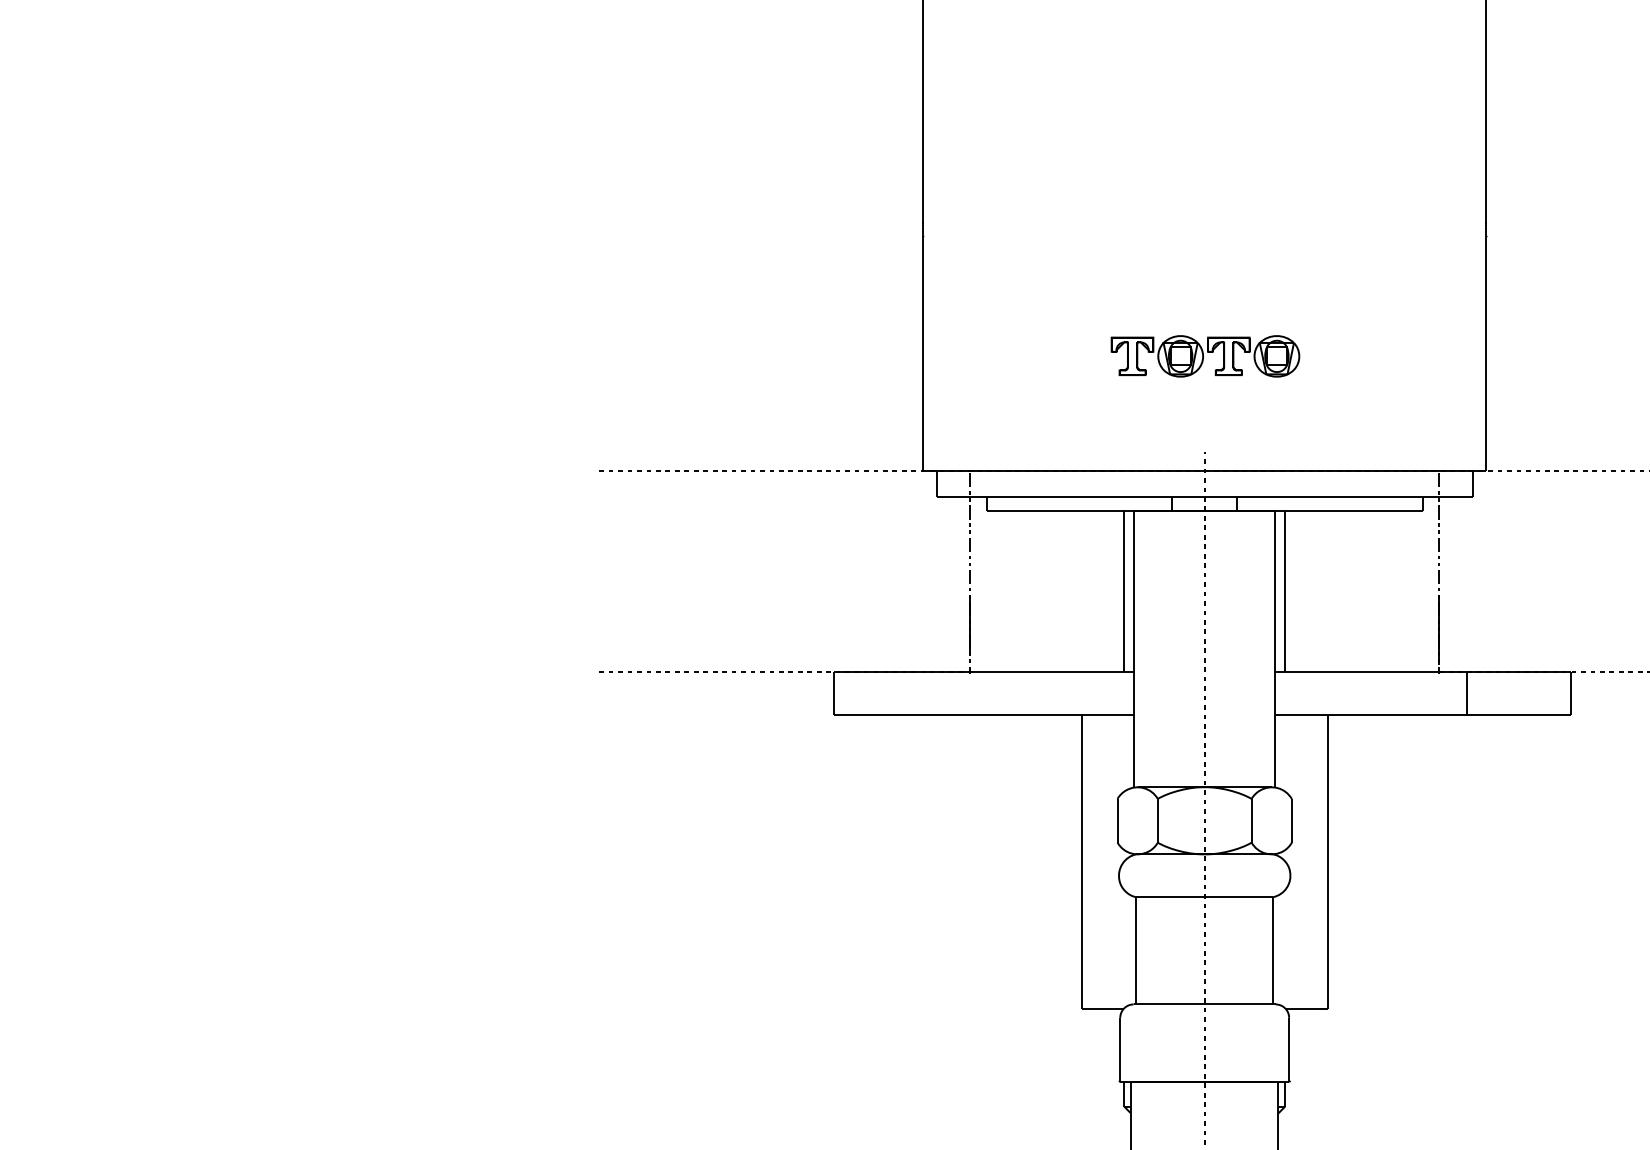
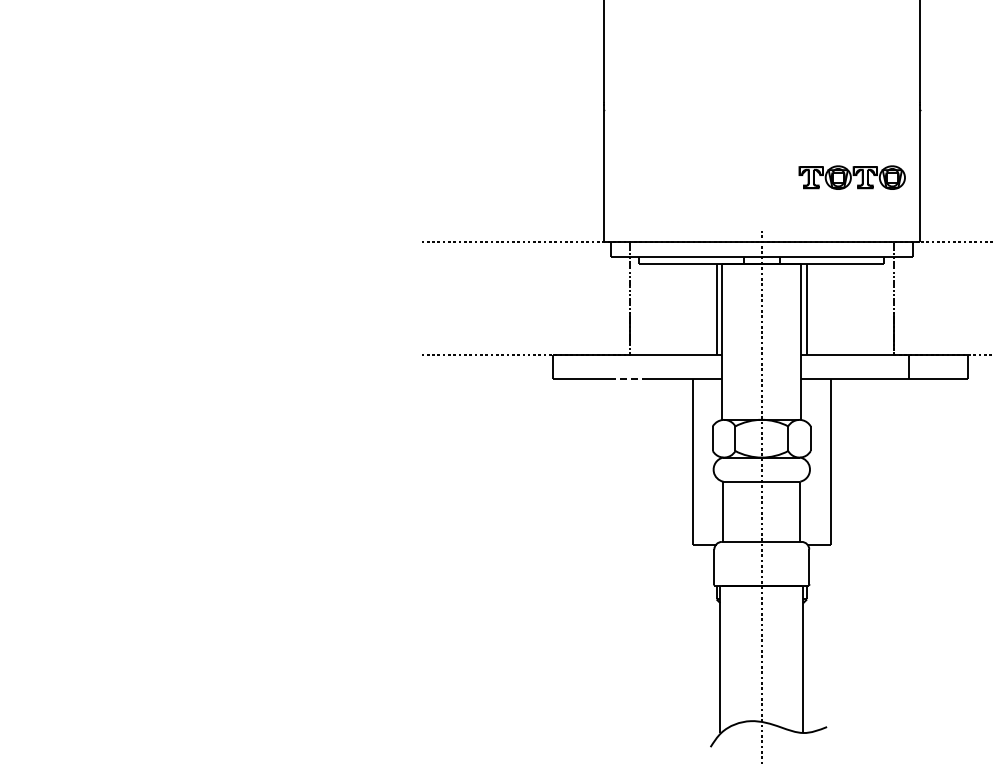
part: (1204, 356) -> (851, 177), moved
line: (969, 713) -> (629, 378), solid -> dashed

